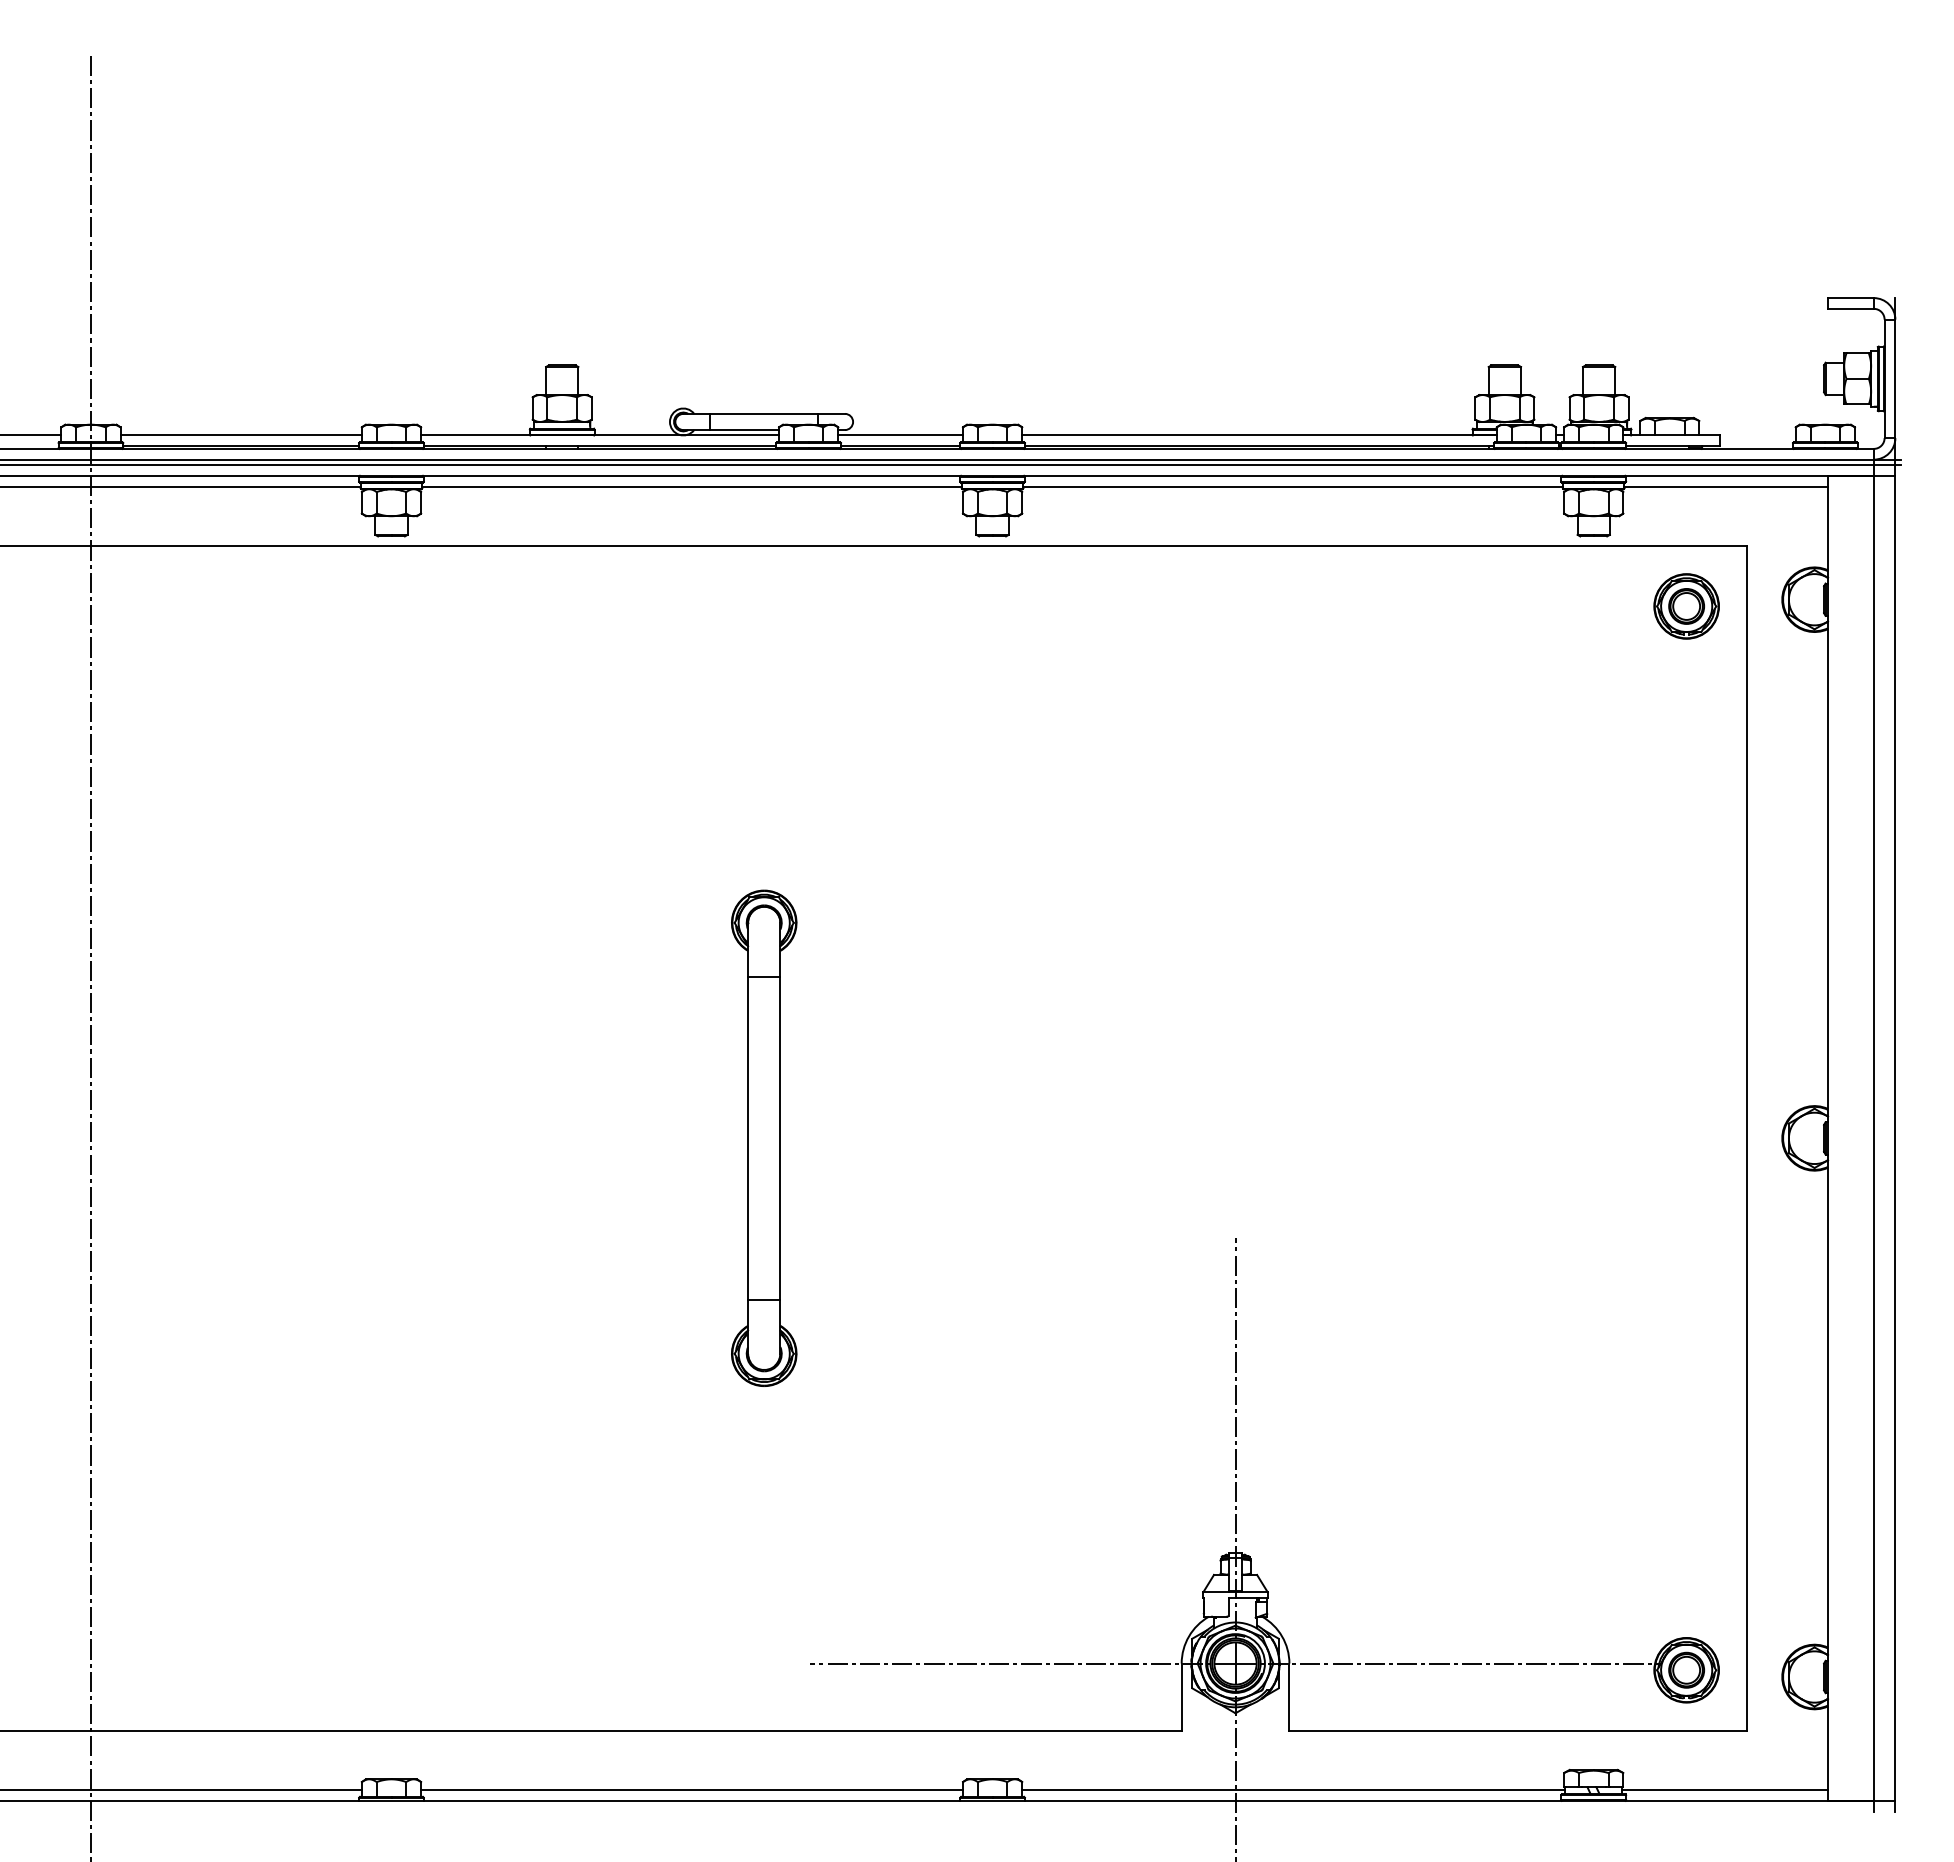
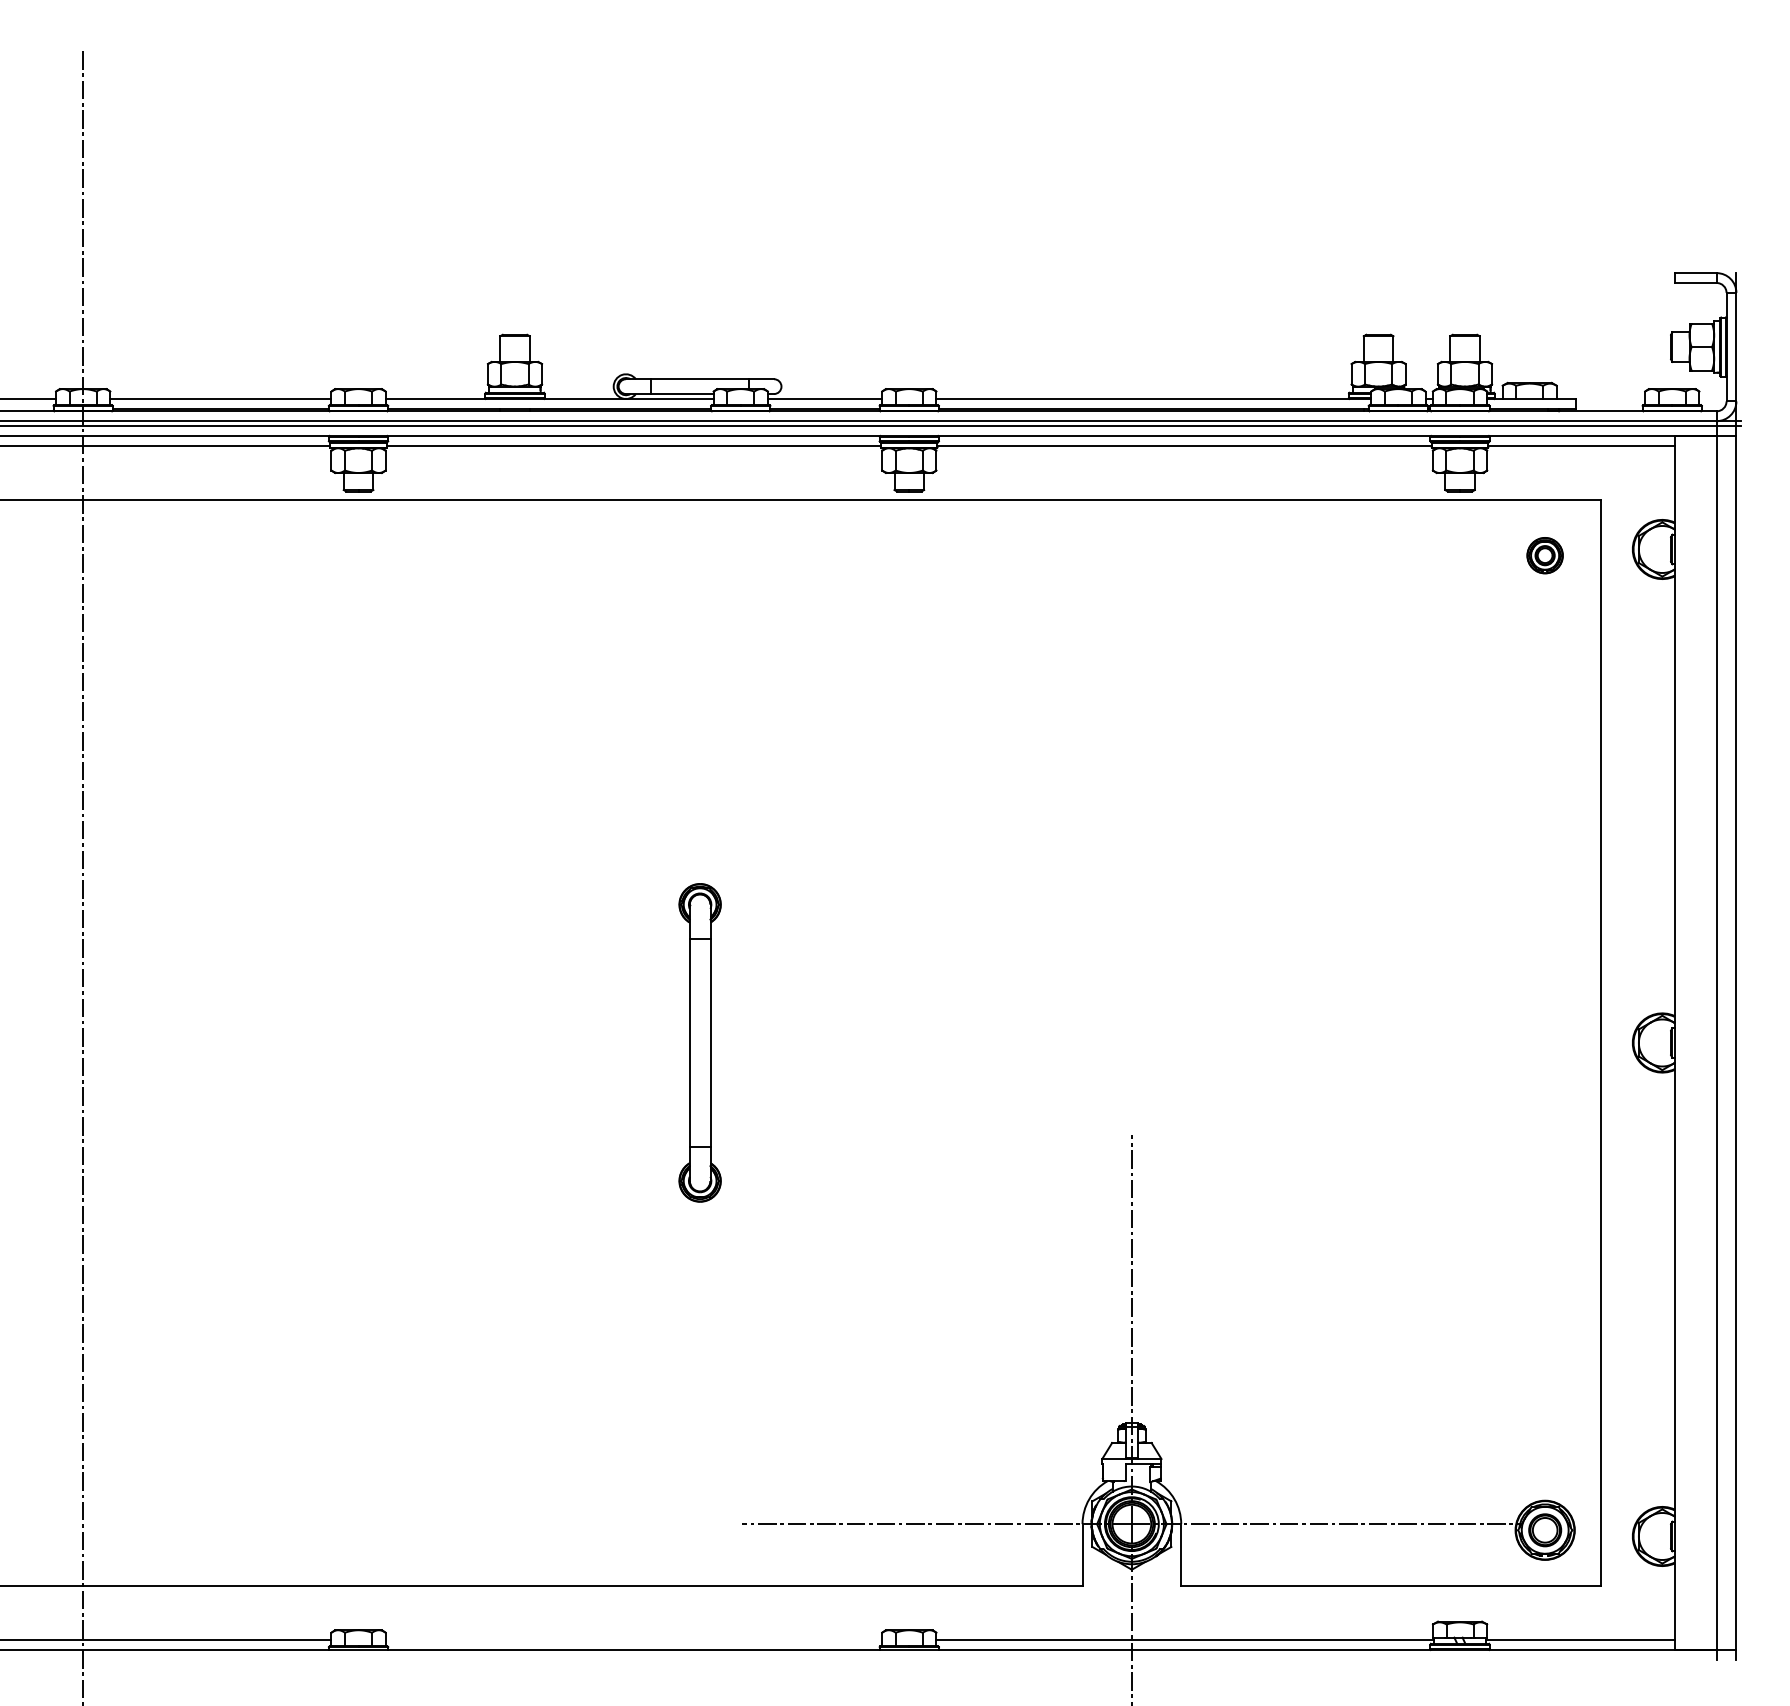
part: (1686, 606) -> (1545, 555), size x0.6
part: (764, 1137) -> (700, 1042), size x0.7
line: (691, 1790) -> (633, 1640), removed

